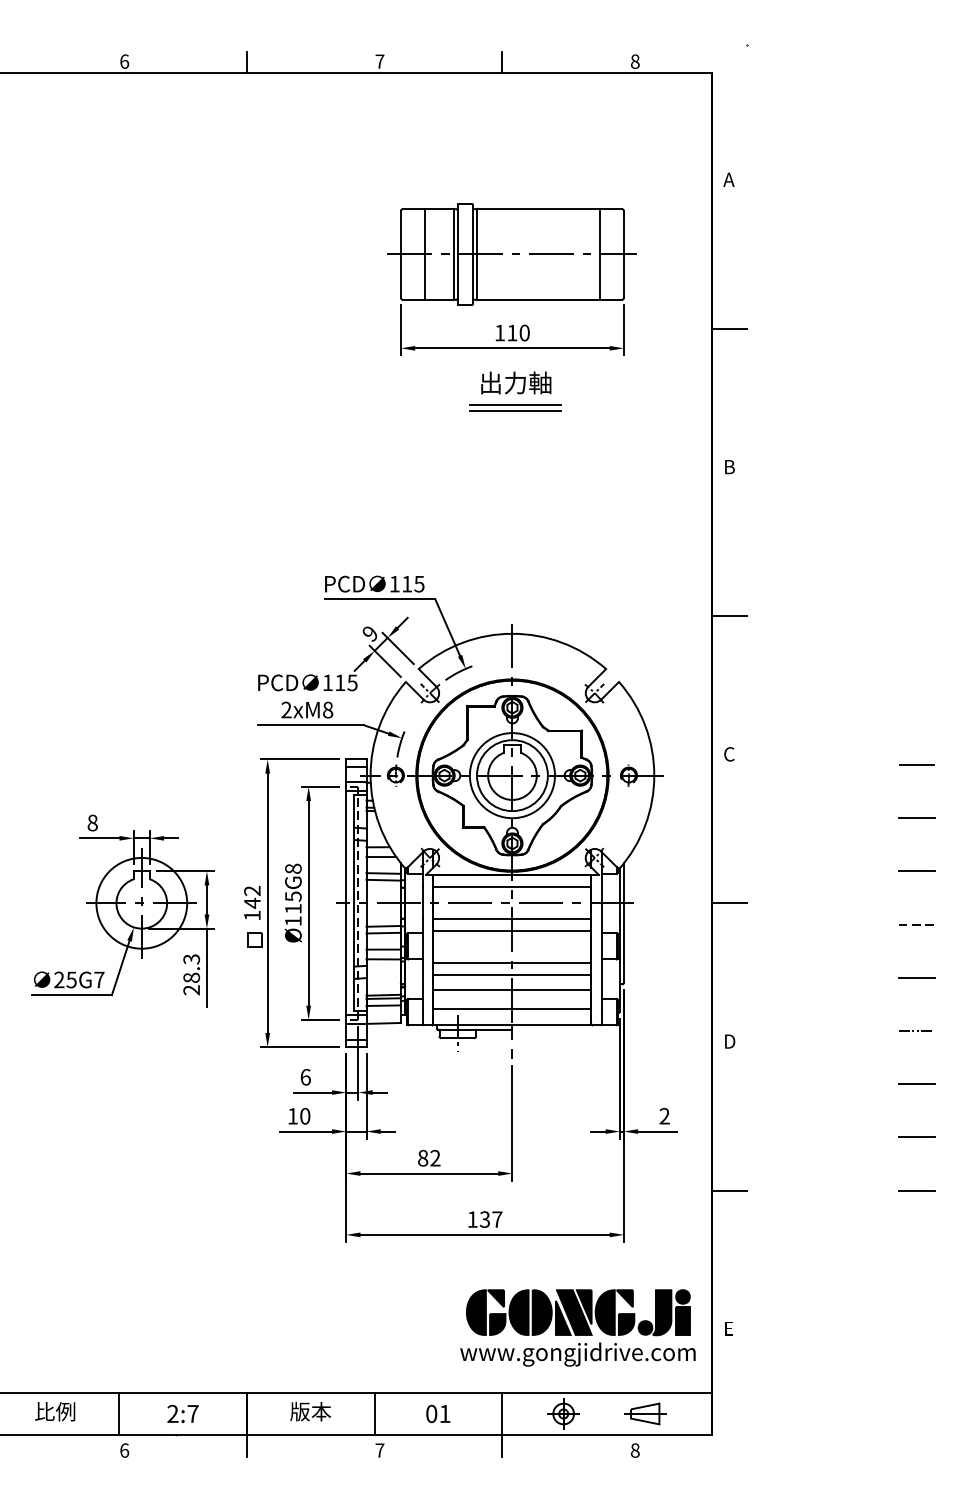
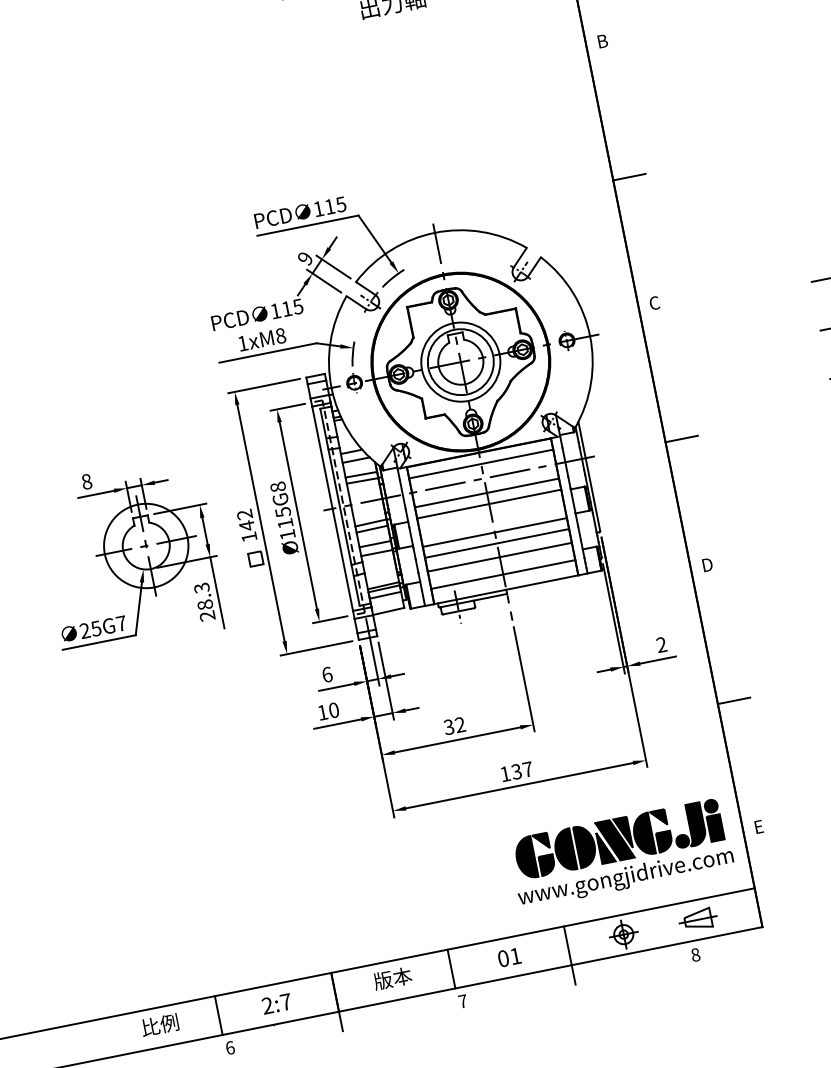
line: (515, 405) -> (396, 24), removed
line: (515, 410) -> (397, 28), removed
text: (286, 709) -> (242, 343), 2xM8 -> 1xM8
text: (422, 1158) -> (448, 727), 82 -> 32

